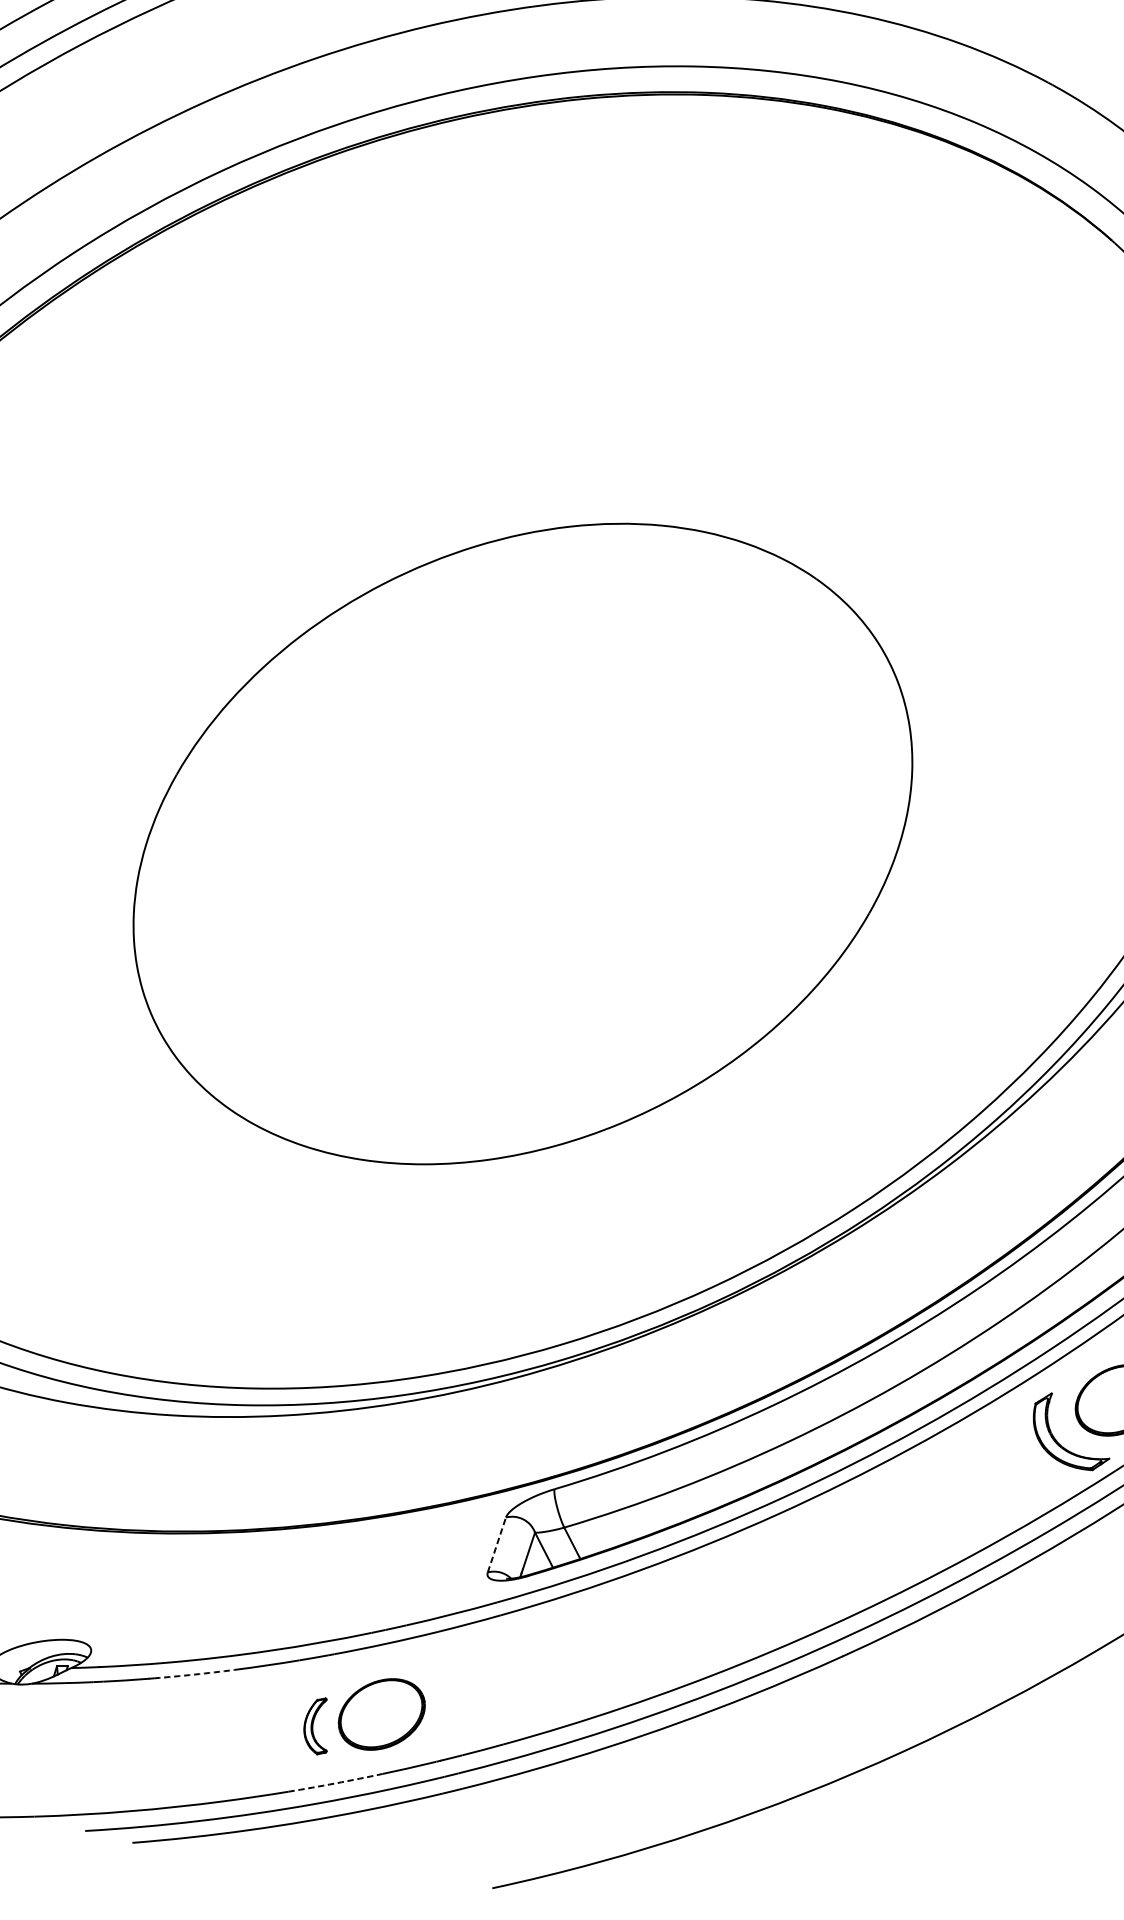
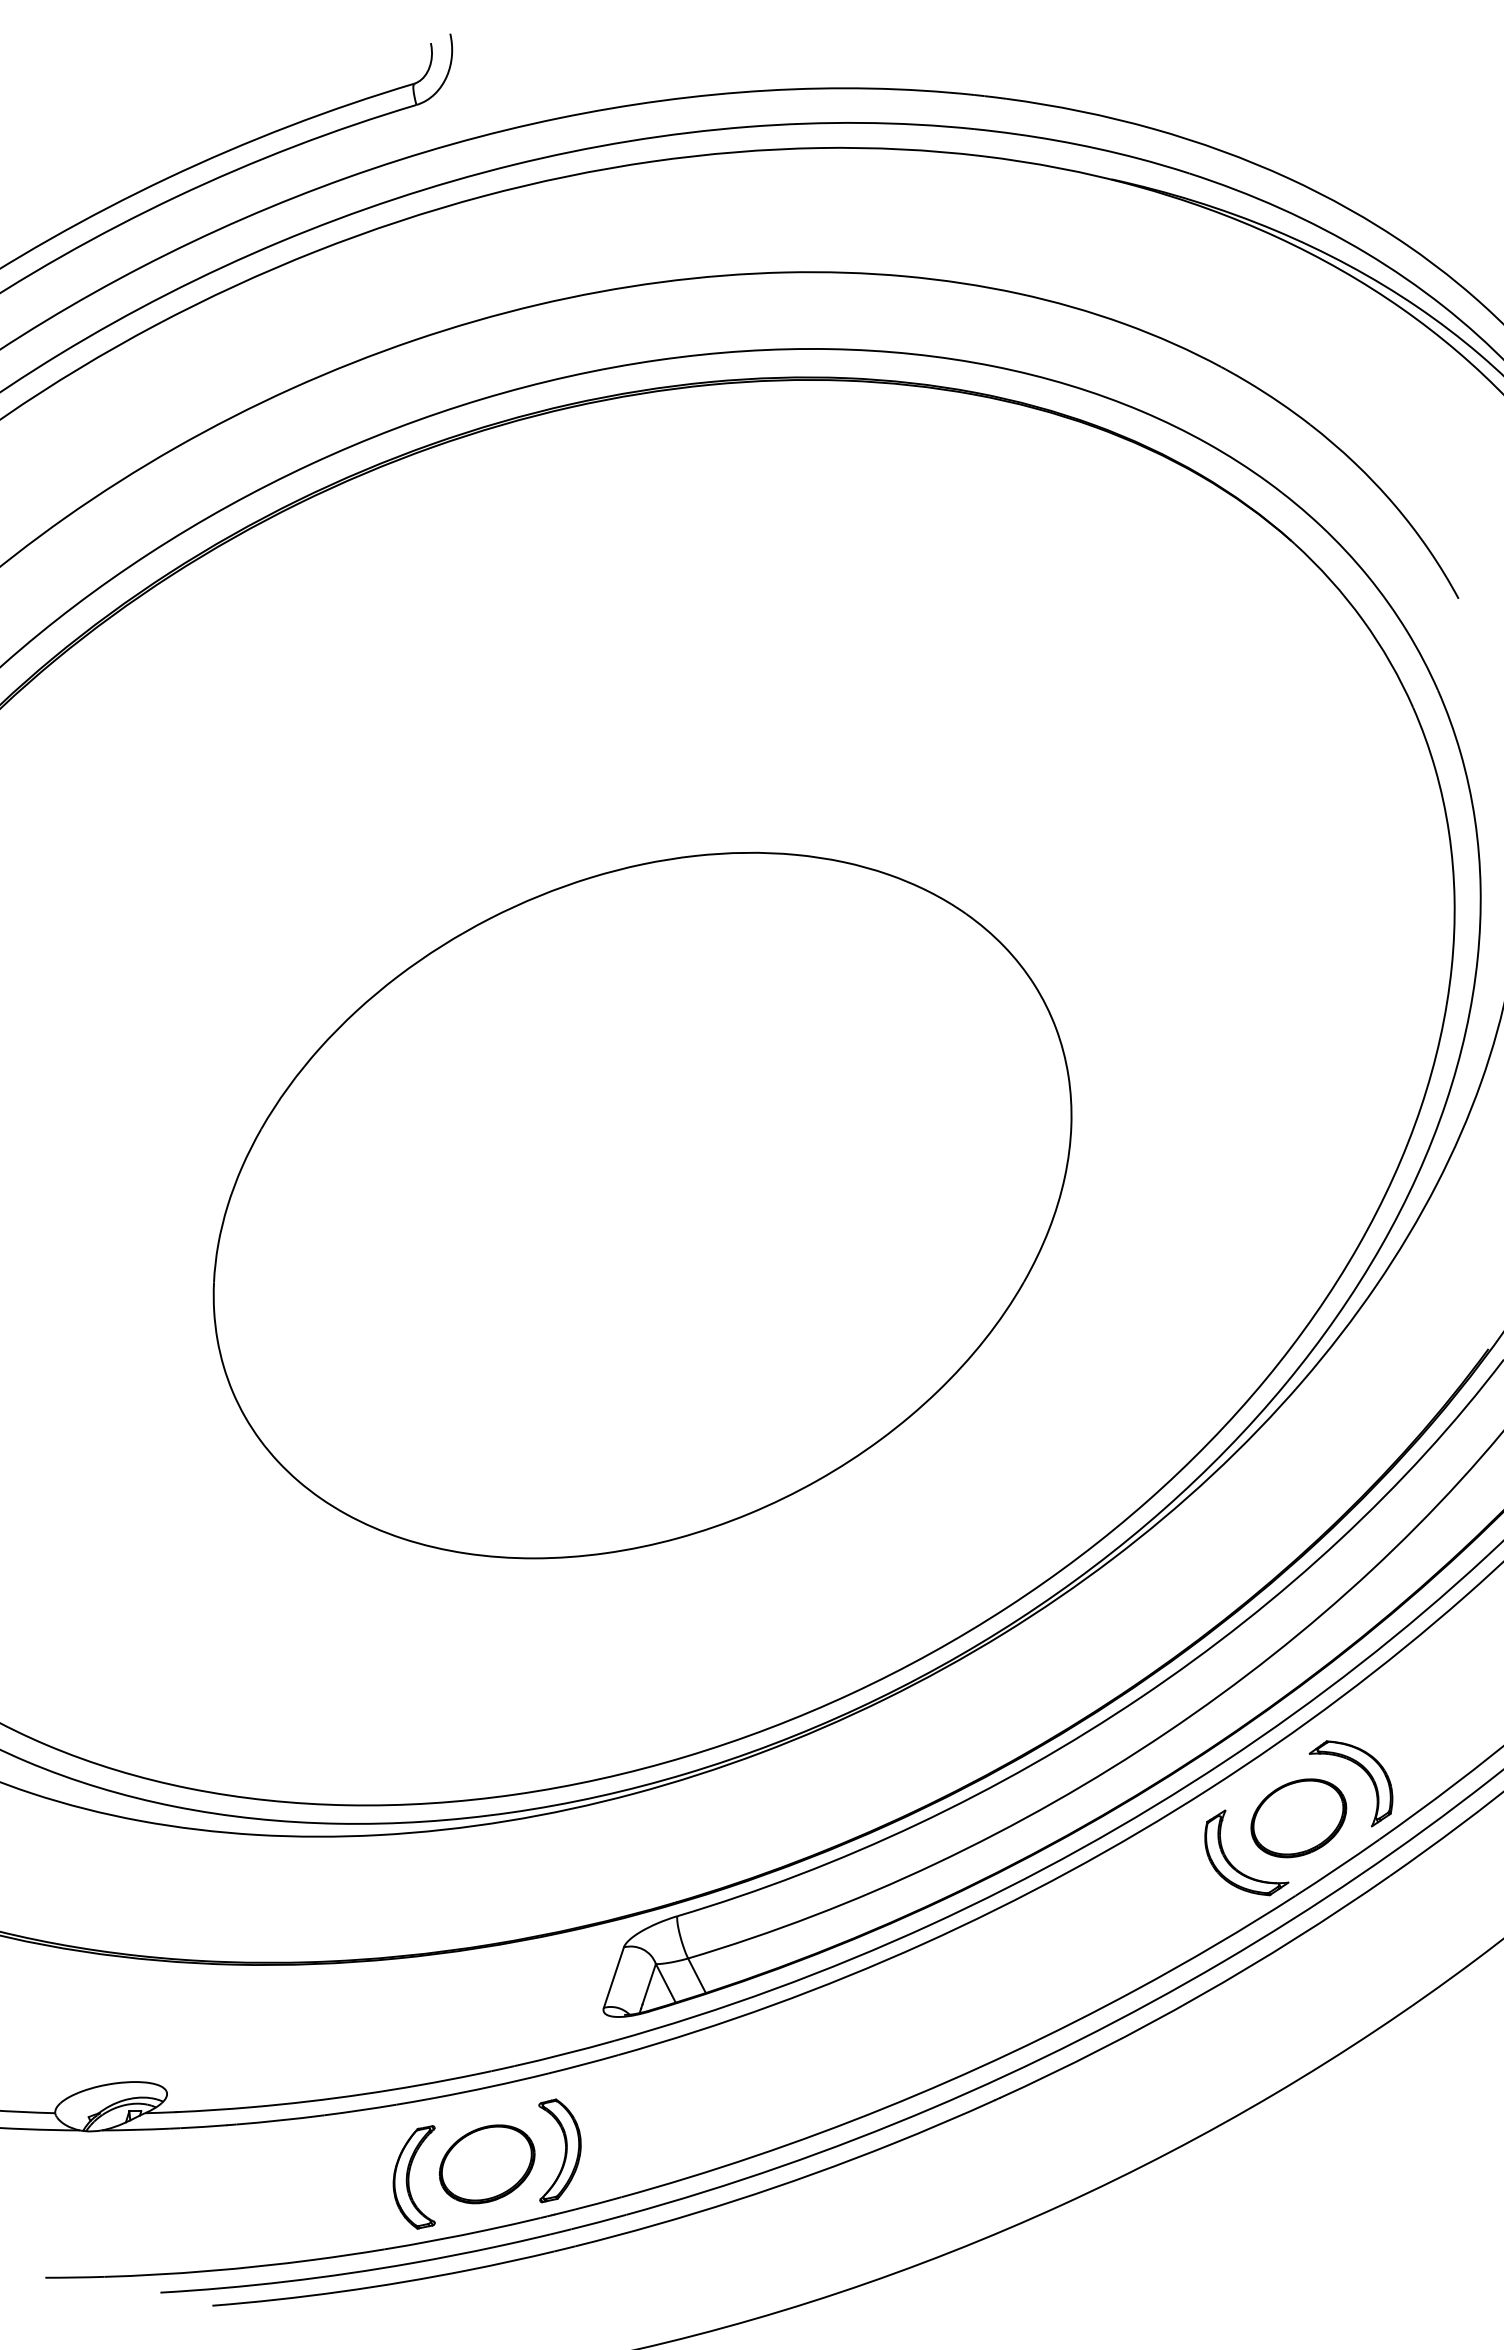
line: (496, 1544) -> (613, 1977), dashed -> solid
arc: (194, 1674) -> (280, 2120), dashed -> solid
part: (447, 1701) -> (559, 2150), added
part: (314, 1726) -> (413, 2177), size x1.67
arc: (335, 1783) -> (436, 2240), dashed -> solid

